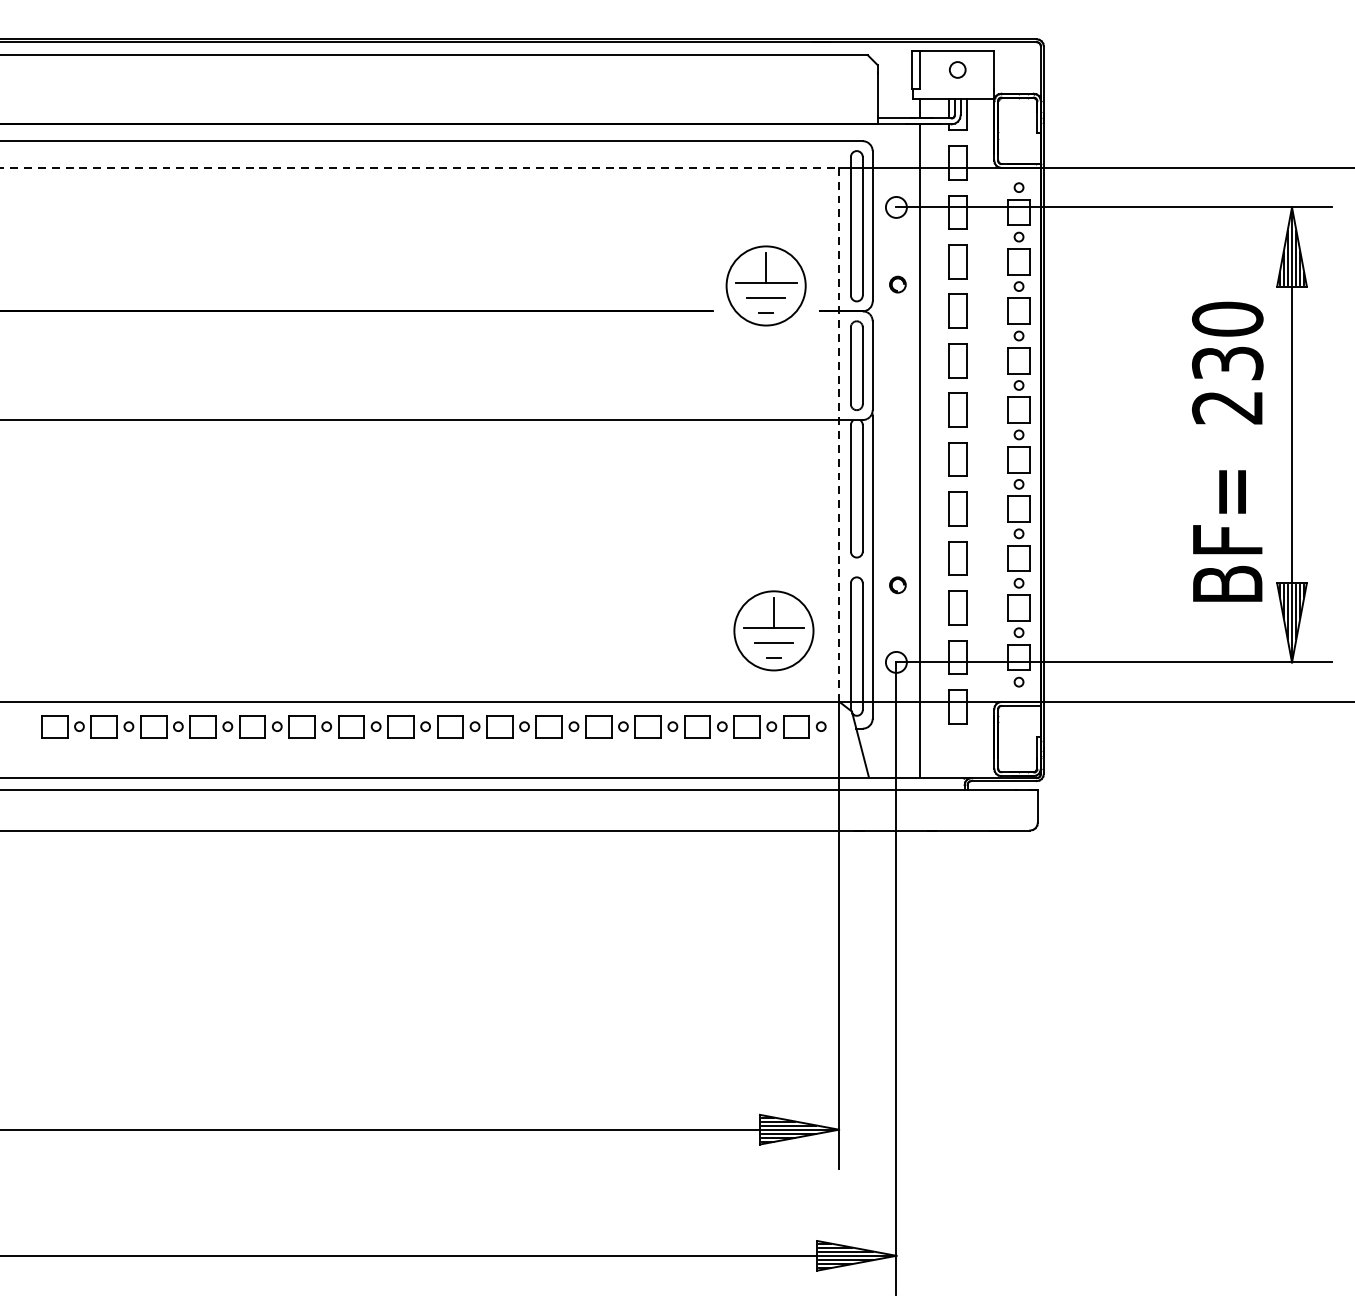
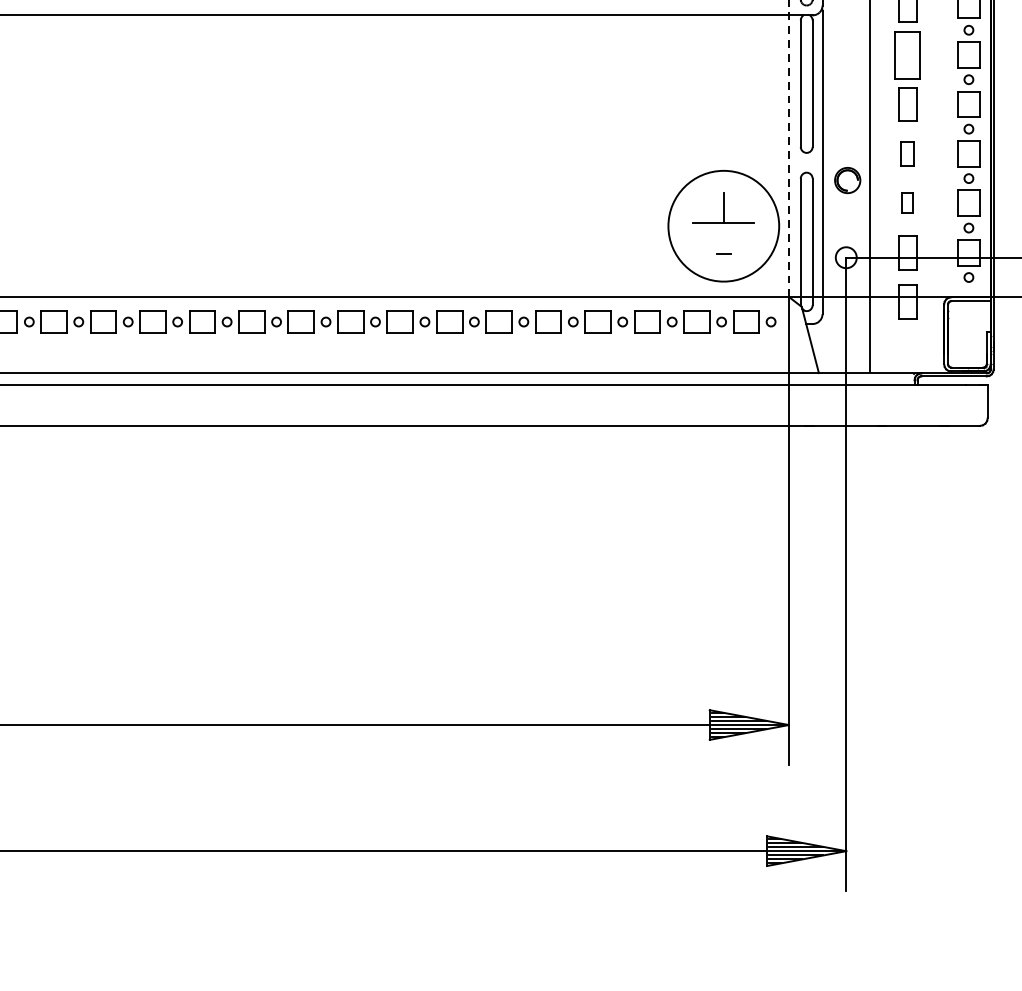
part: (957, 459) -> (907, 54), size x1.4
part: (957, 558) -> (907, 153), size x0.7
part: (897, 585) -> (847, 180), size x1.6
part: (957, 607) -> (907, 202), size x0.6
circle: (773, 630) -> (723, 225), size x1.4
line: (773, 643) -> (723, 238), removed

